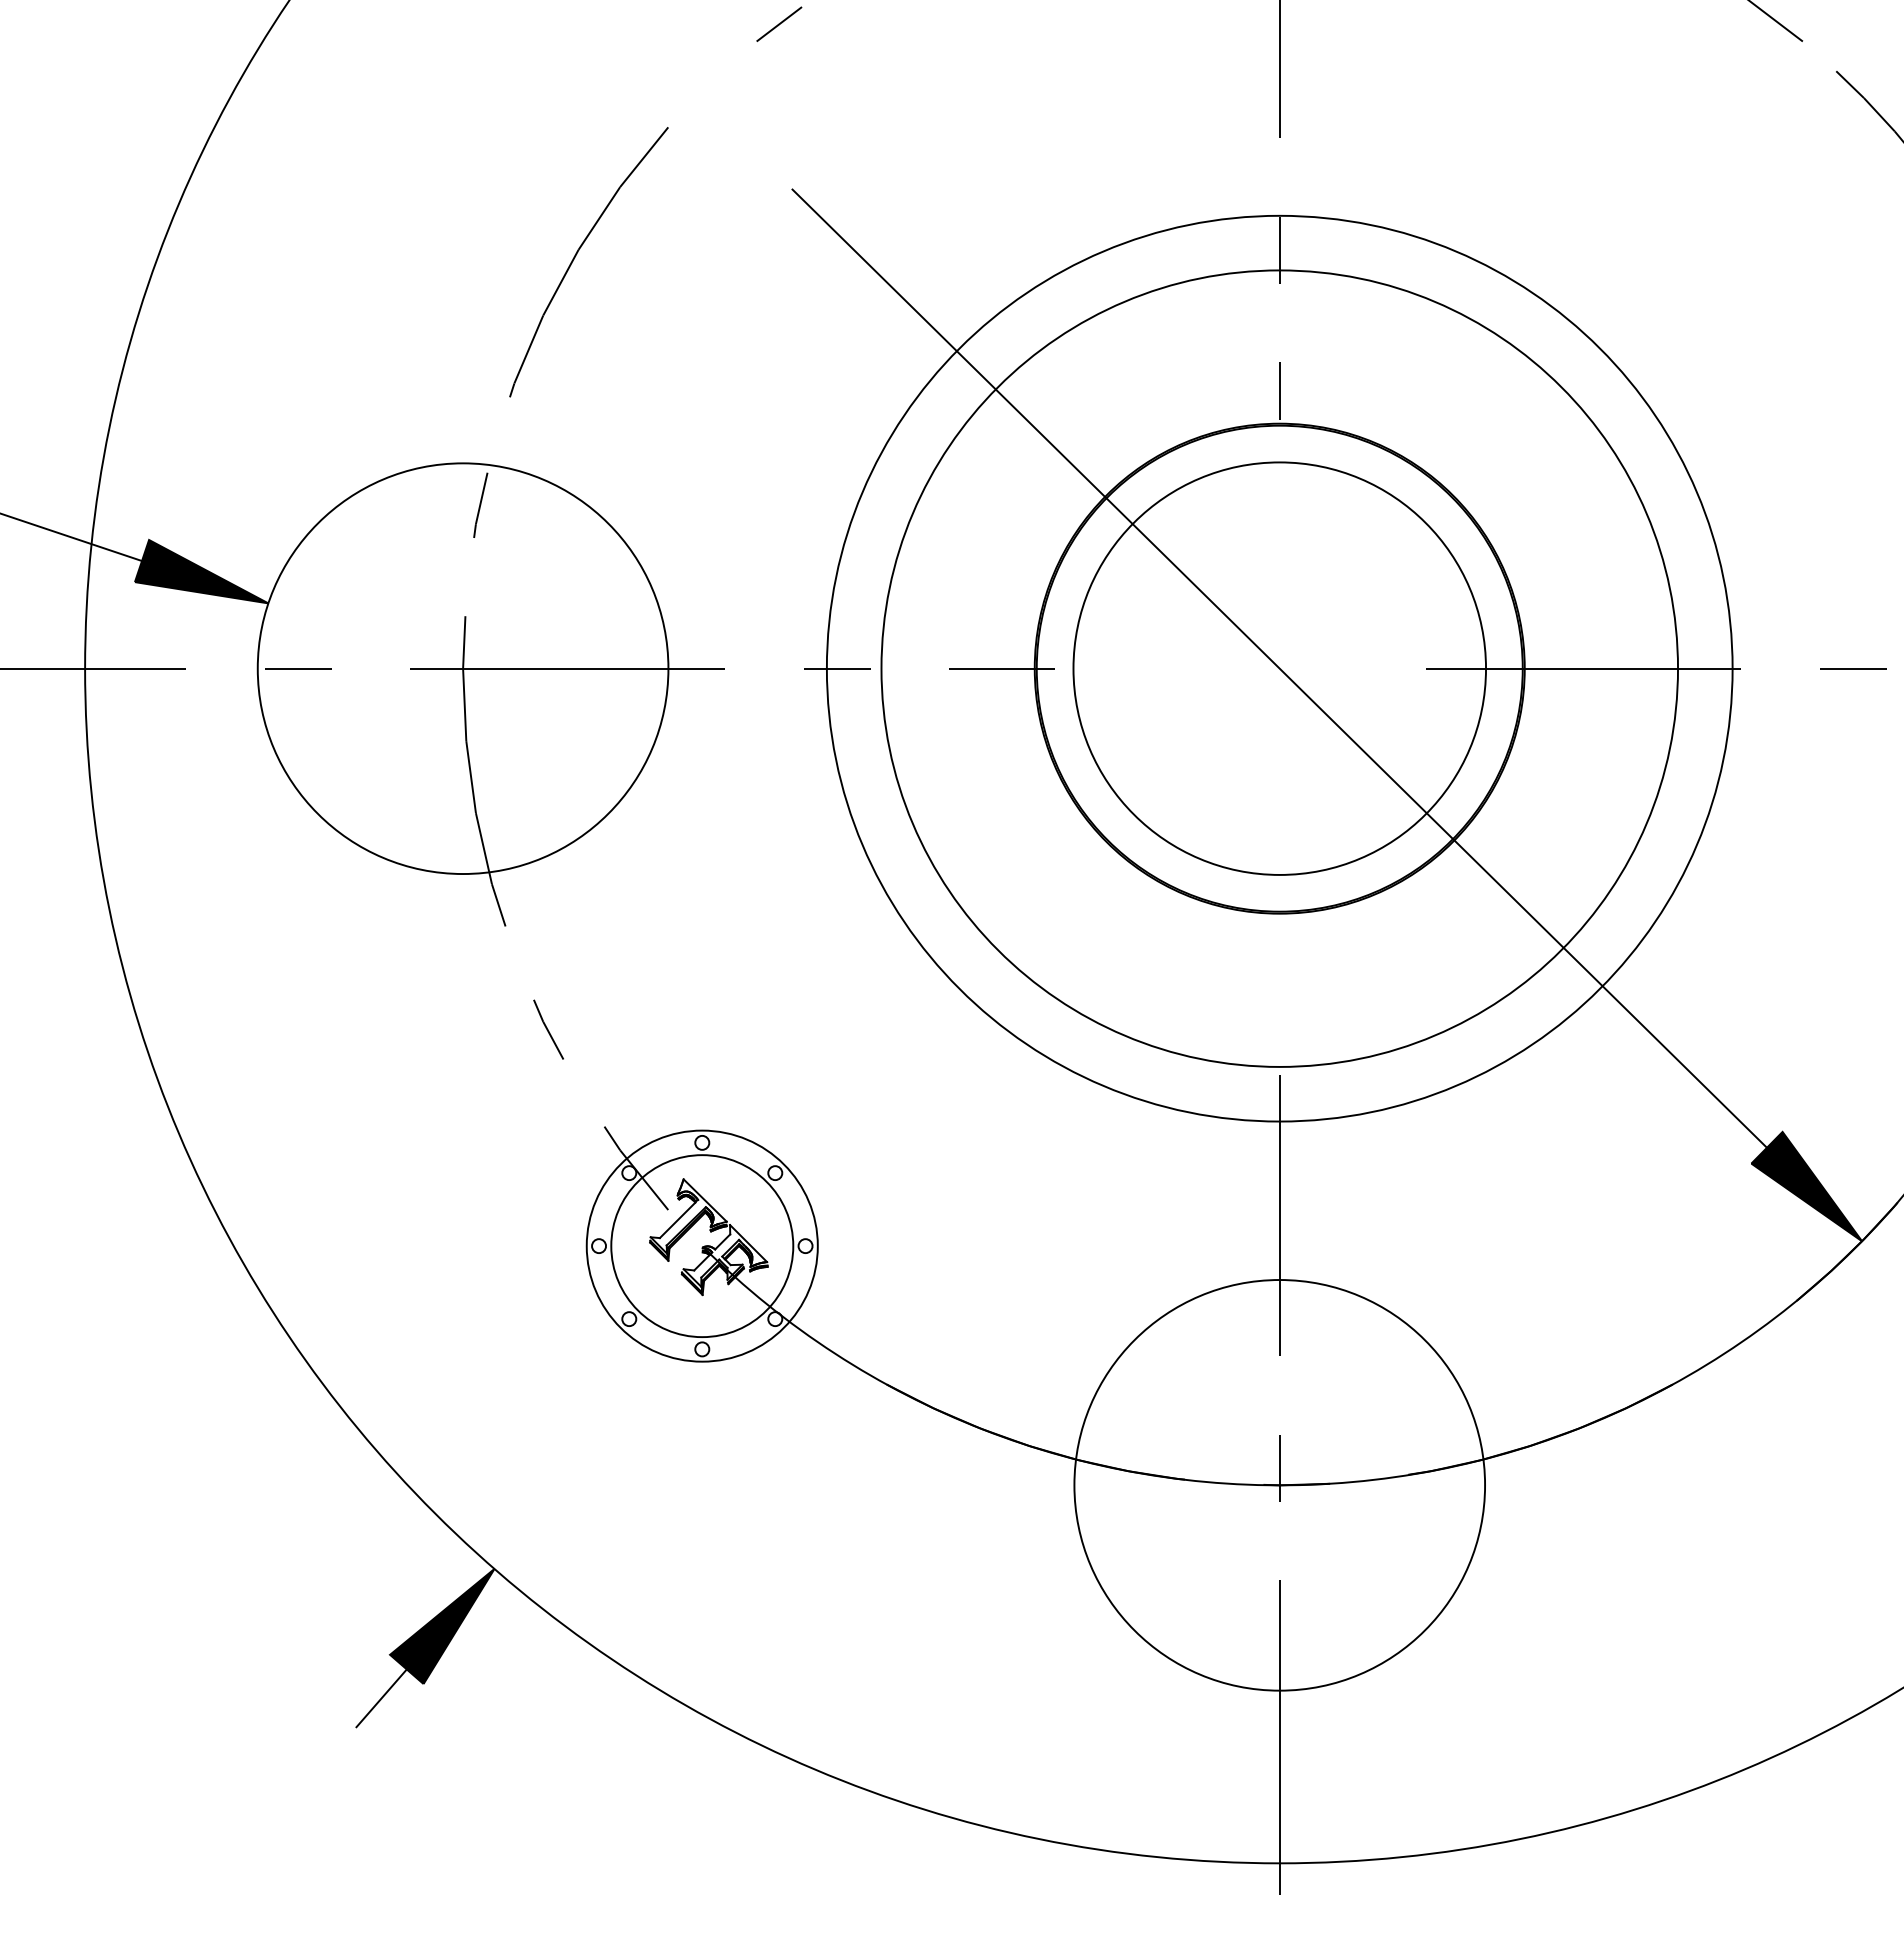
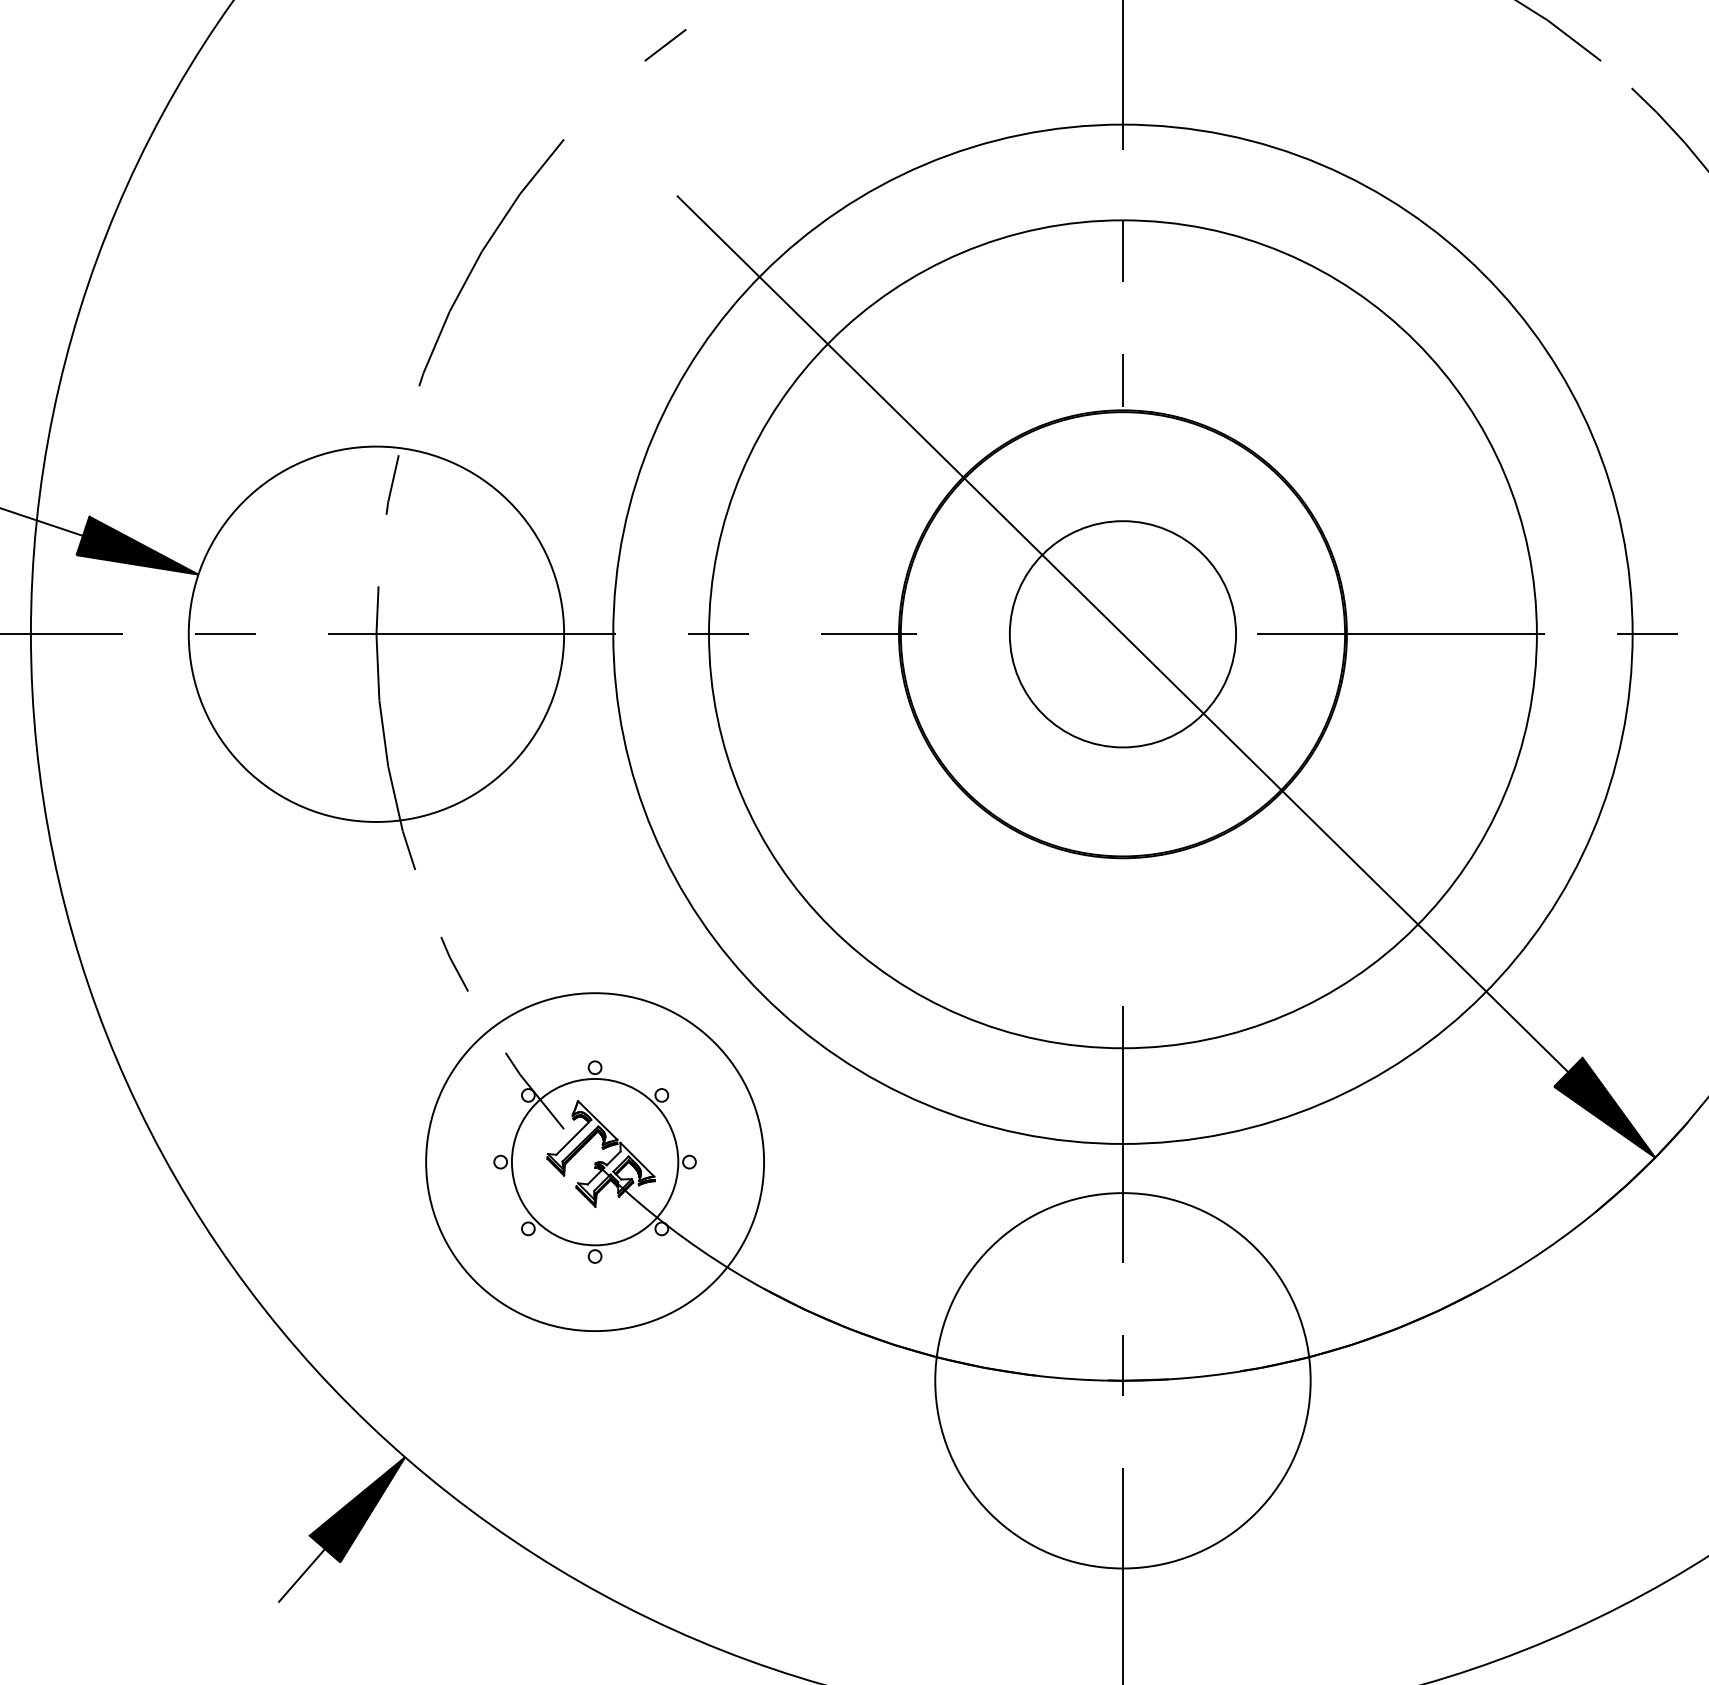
circle: (1279, 668) -> (1122, 634), size x0.6
circle: (1279, 668) -> (1122, 634), size x1.4
circle: (701, 1245) -> (594, 1161), size x1.6

